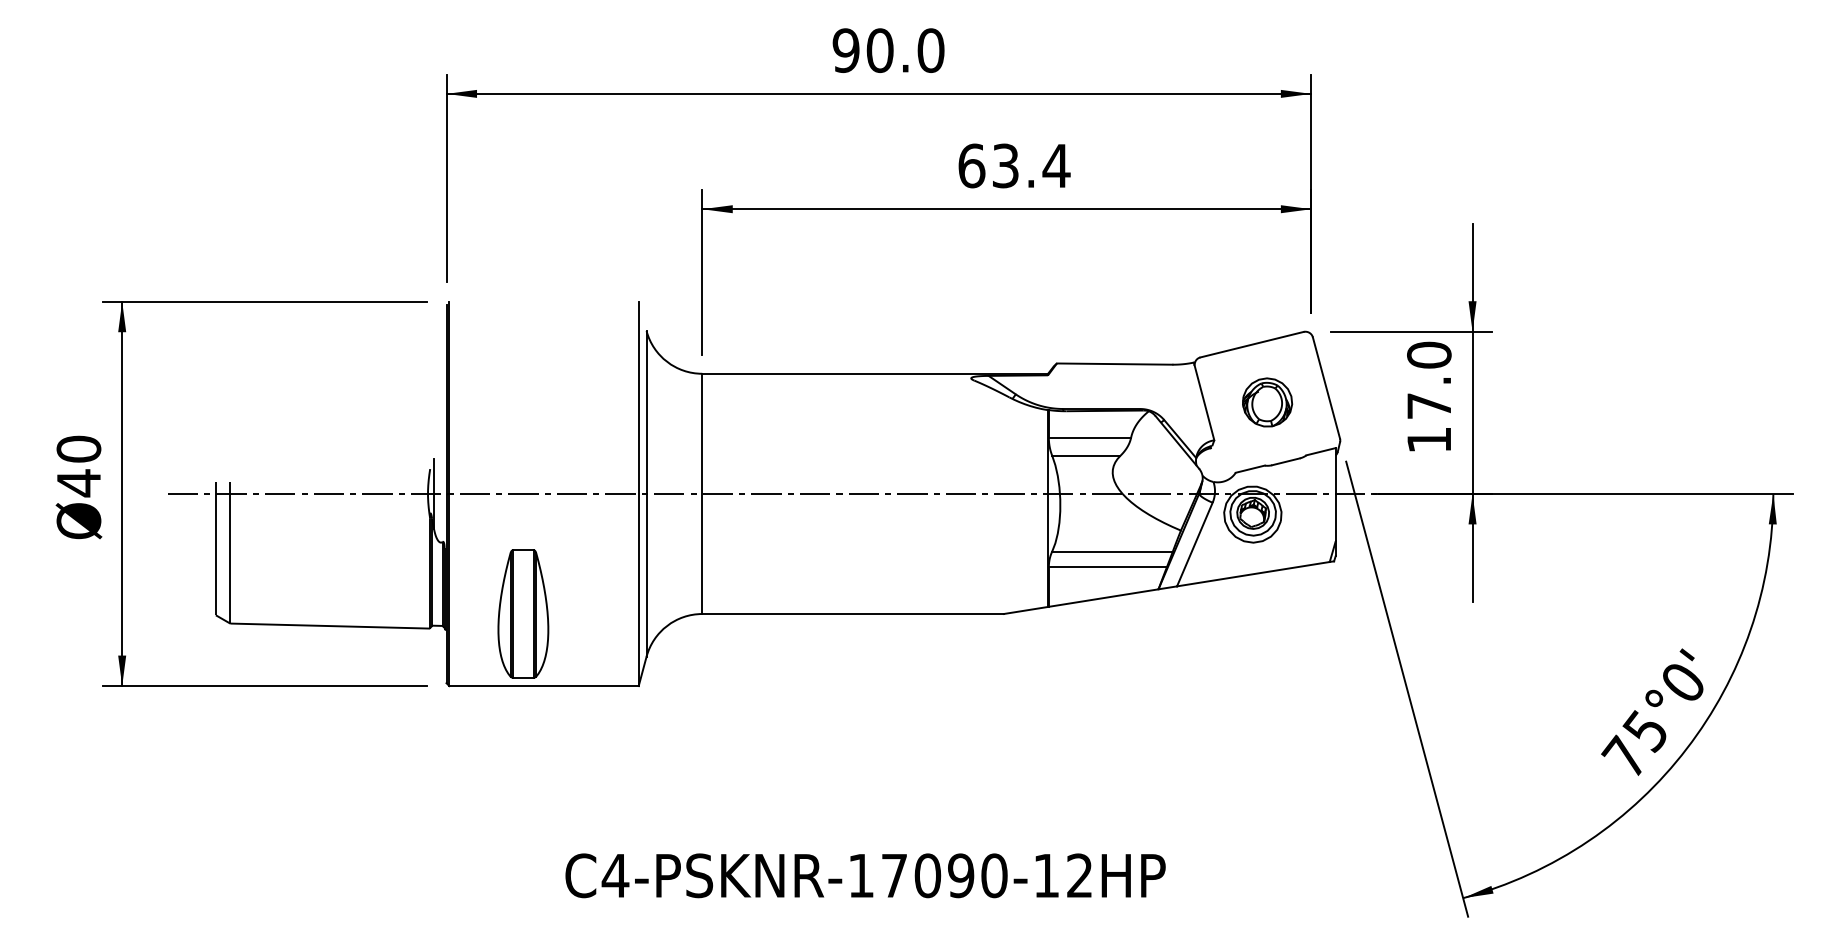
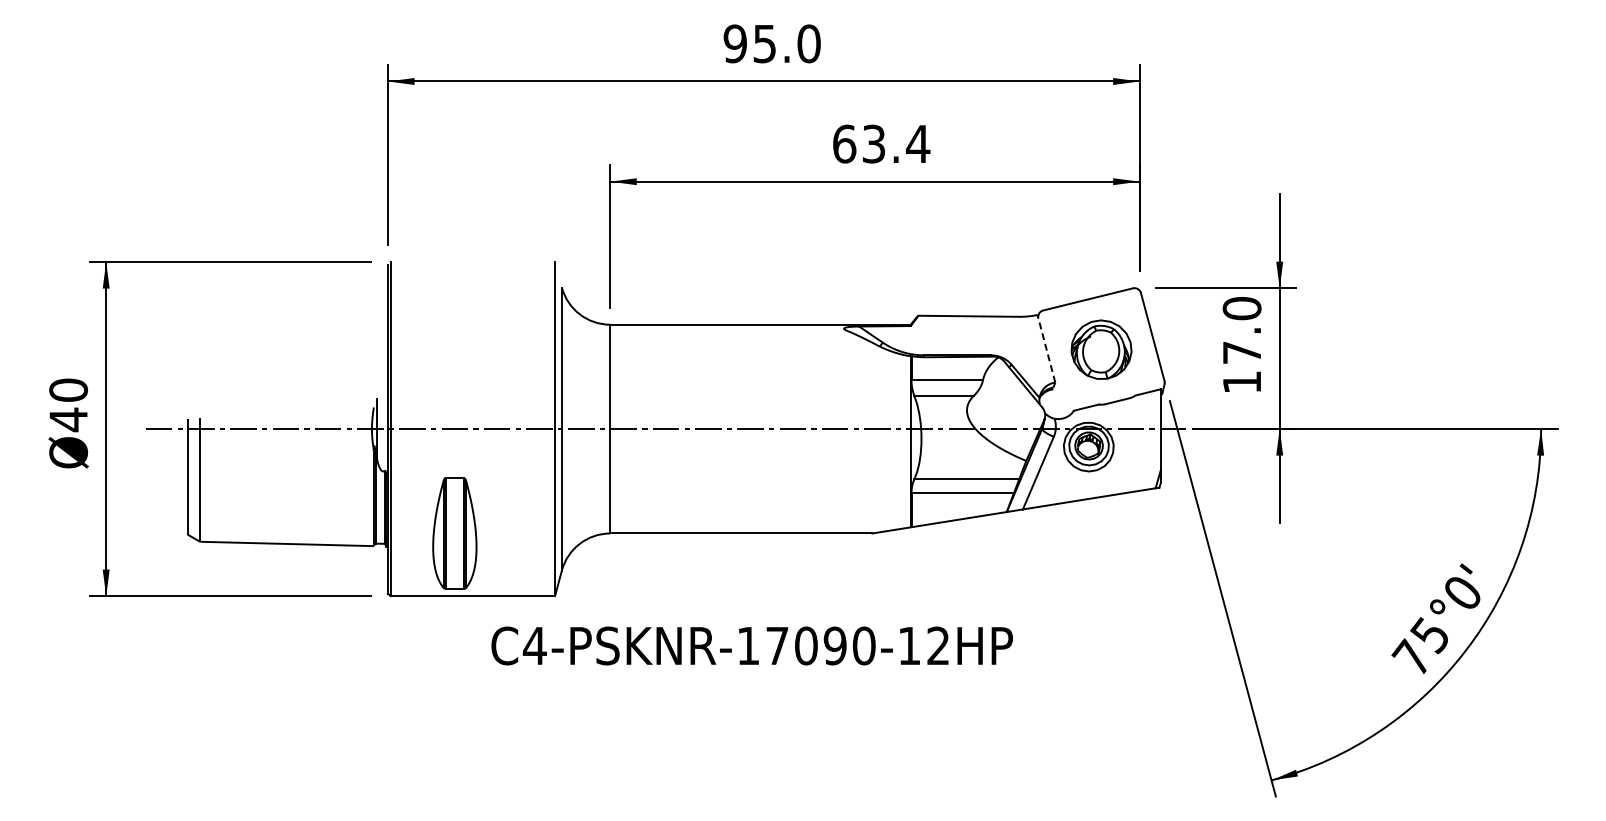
text: (879, 50) -> (764, 43), 90.0 -> 95.0
line: (1204, 401) -> (1046, 348), solid -> dashed
part: (1267, 402) -> (1101, 349), size x1.4
text: (865, 875) -> (752, 645), moved

